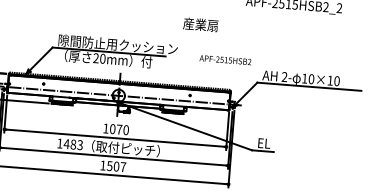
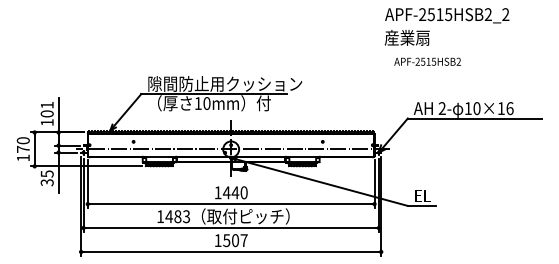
text: (200, 24) -> (406, 37), moved
text: (95, 58) -> (197, 103), 20mm -> 10mm
text: (225, 59) -> (427, 61), moved
text: (336, 81) -> (509, 108), 10×10 -> 10×16
text: (115, 129) -> (230, 192), 1070 -> 1440

